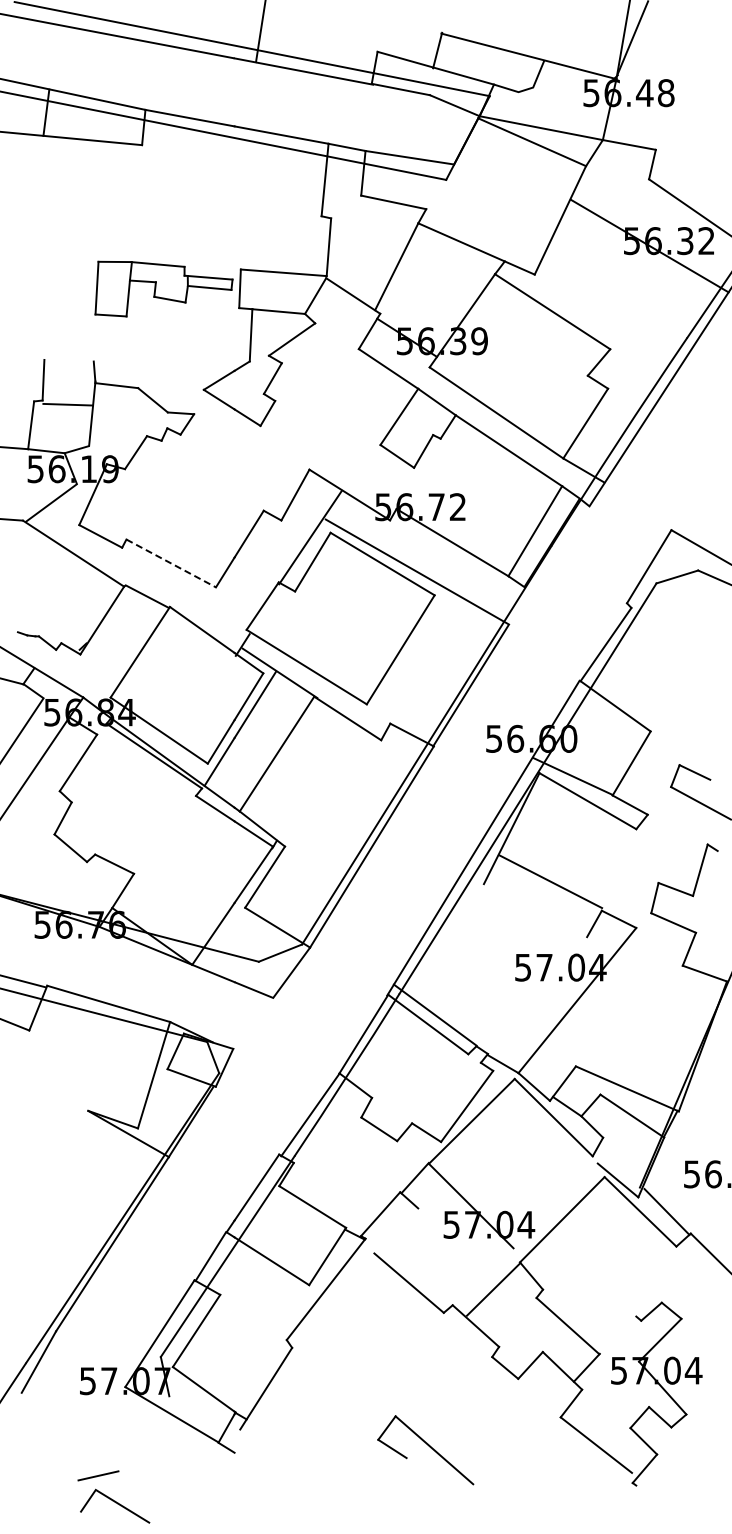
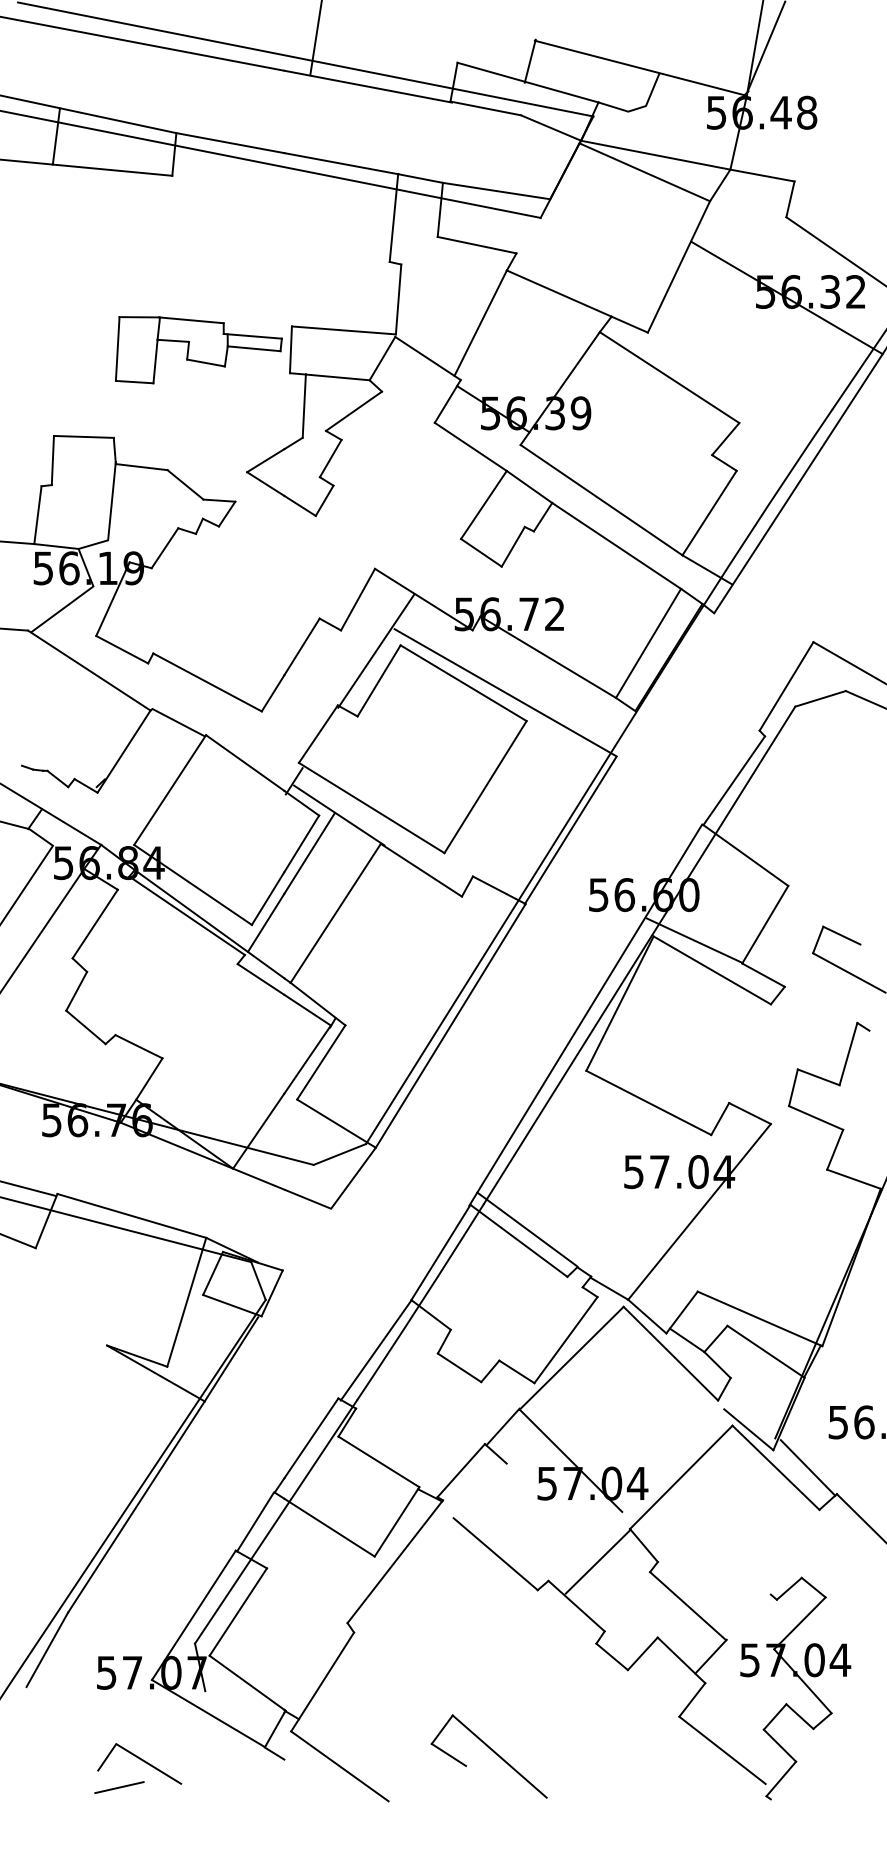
line: (67, 404) -> (83, 436), moved
line: (171, 563) -> (207, 682), dashed -> solid
line: (550, 881) -> (648, 1102), moved
part: (425, 1450) -> (488, 1756), moved
line: (280, 1458) -> (339, 1766), added
line: (115, 1503) -> (140, 1760), moved

